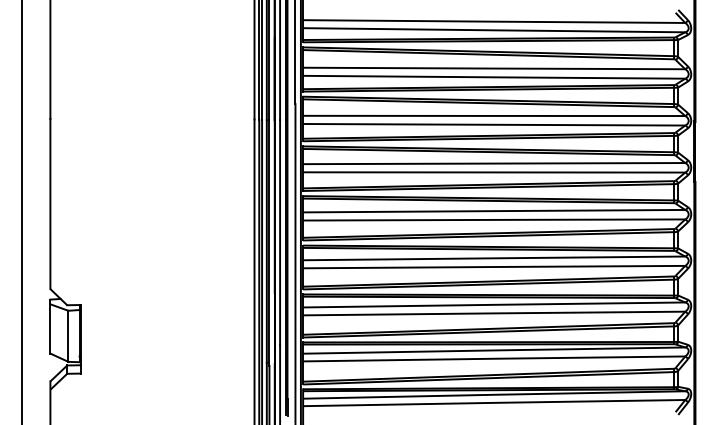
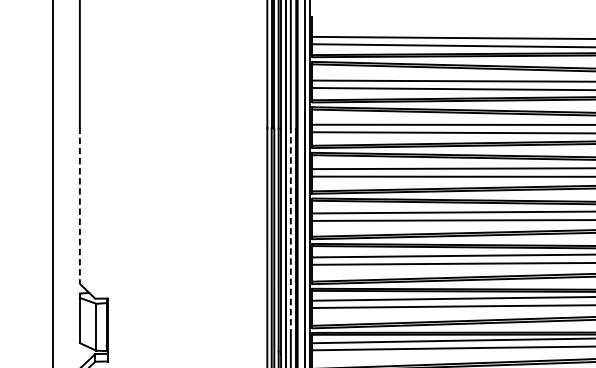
line: (50, 204) -> (79, 206), solid -> dashed
line: (280, 232) -> (291, 231), solid -> dashed

